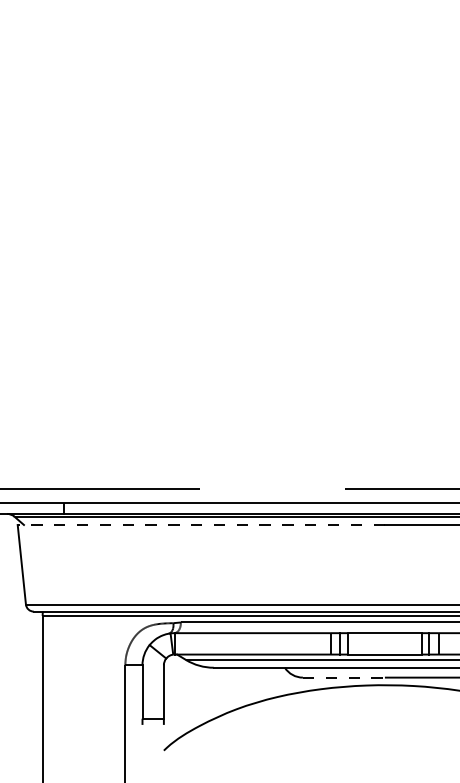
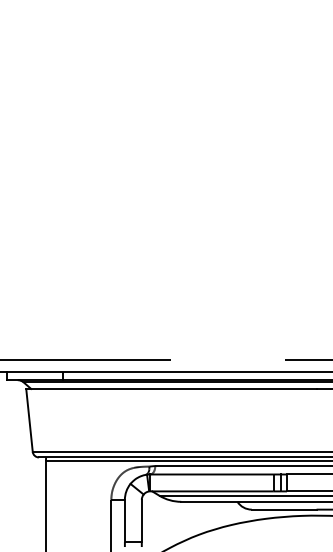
line: (201, 524) -> (171, 388), dashed -> solid
line: (343, 677) -> (283, 509), dashed -> solid

